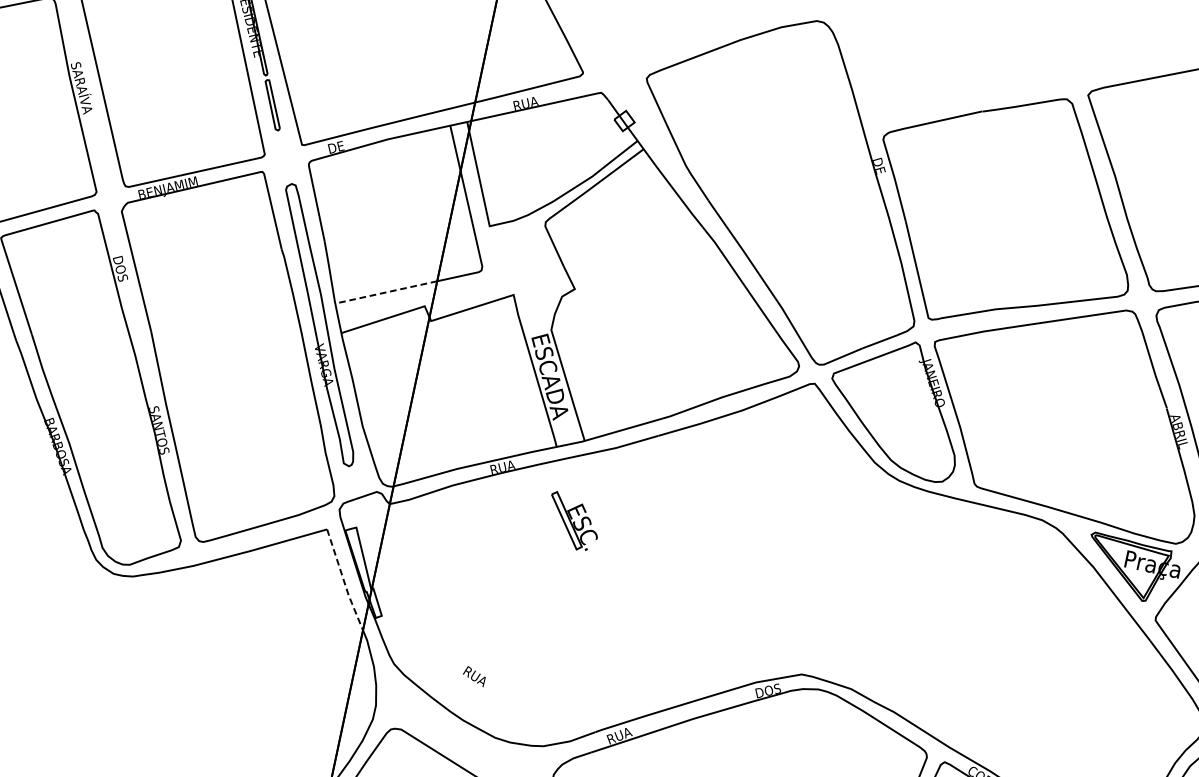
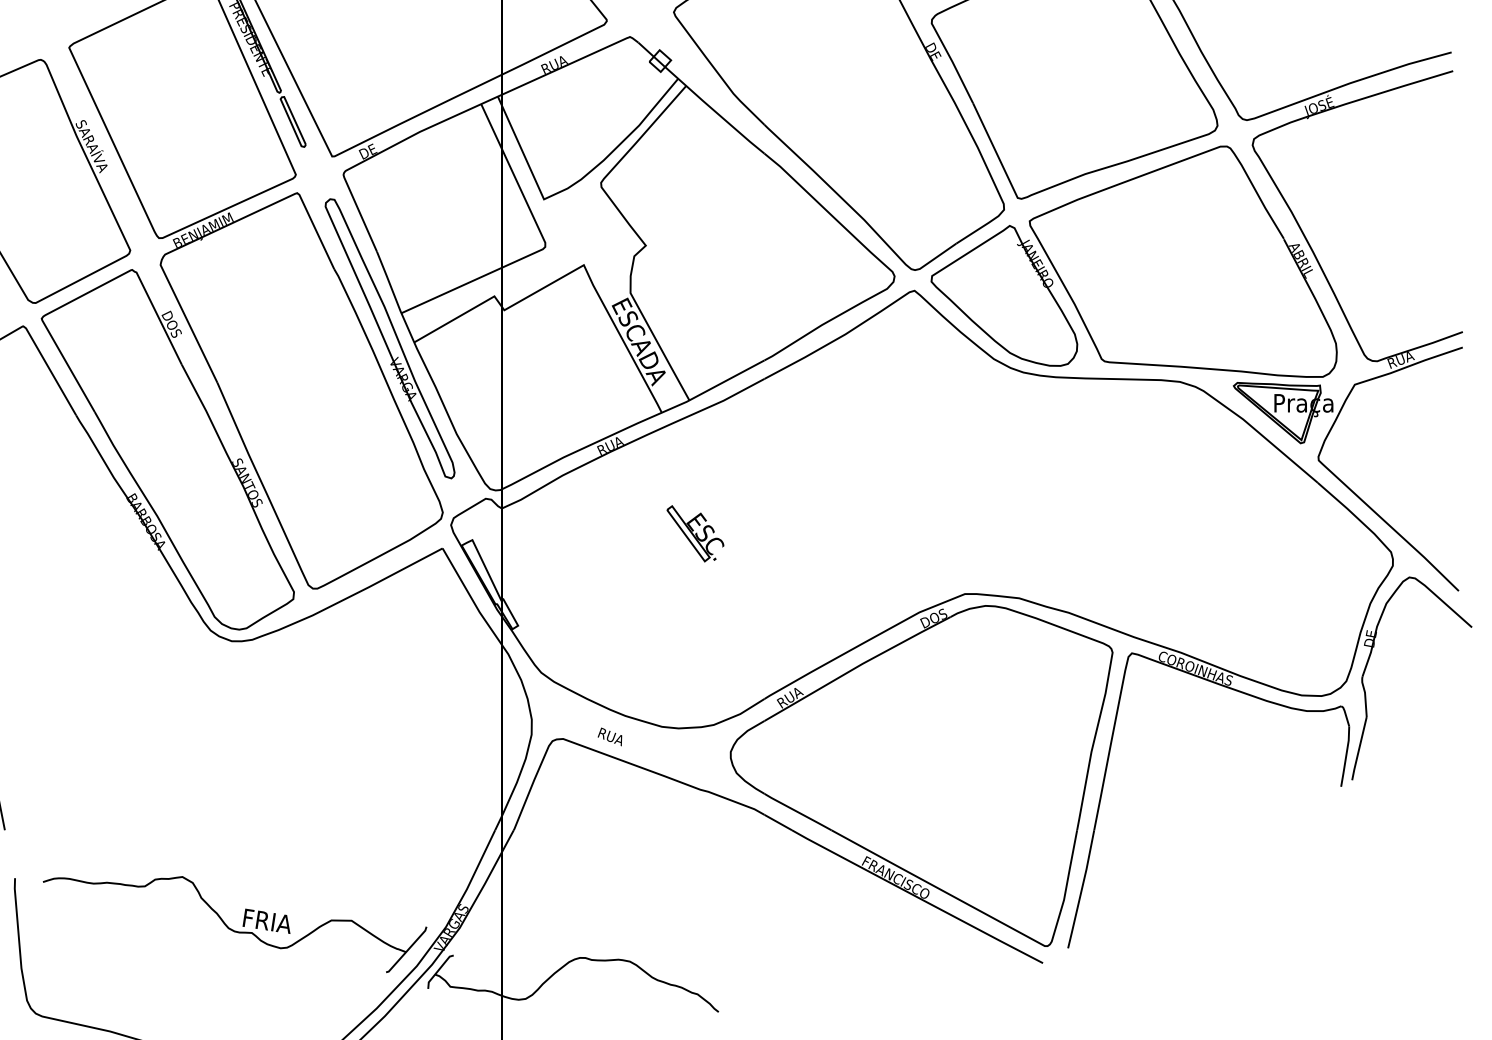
line: (386, 292) -> (451, 290), dashed -> solid
part: (573, 521) -> (695, 533), moved
line: (344, 581) -> (471, 598), dashed -> solid
text: (473, 675) -> (609, 736), moved

